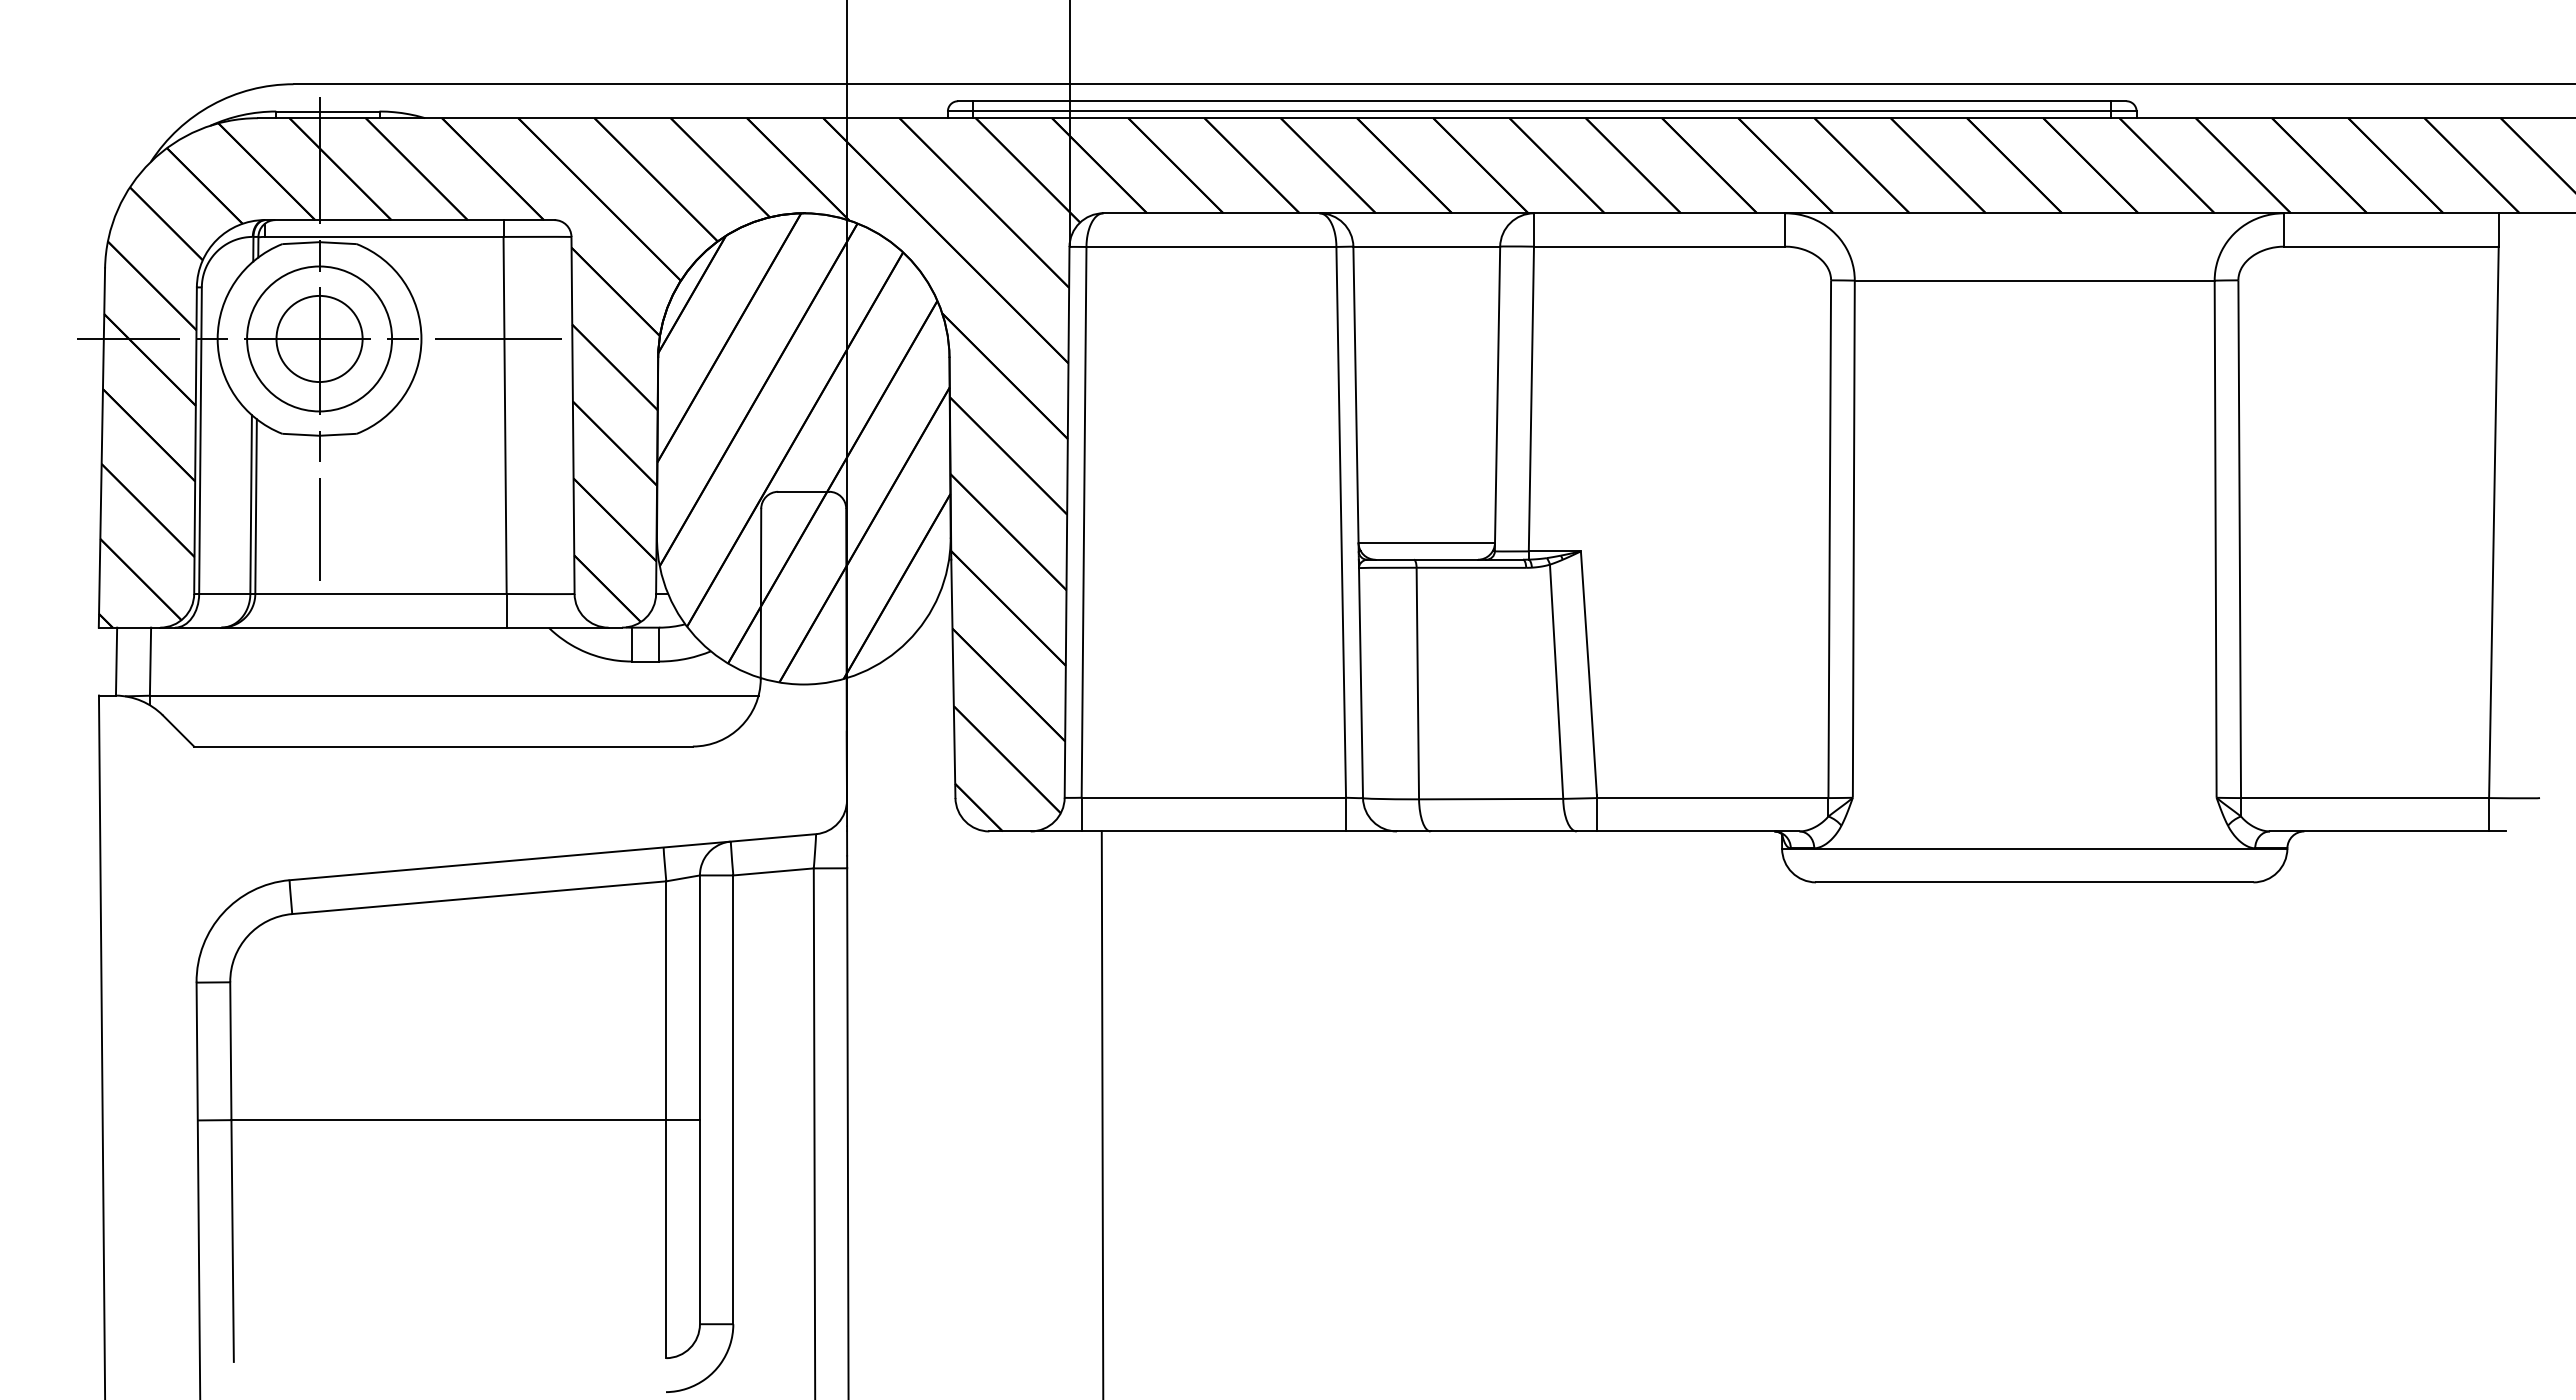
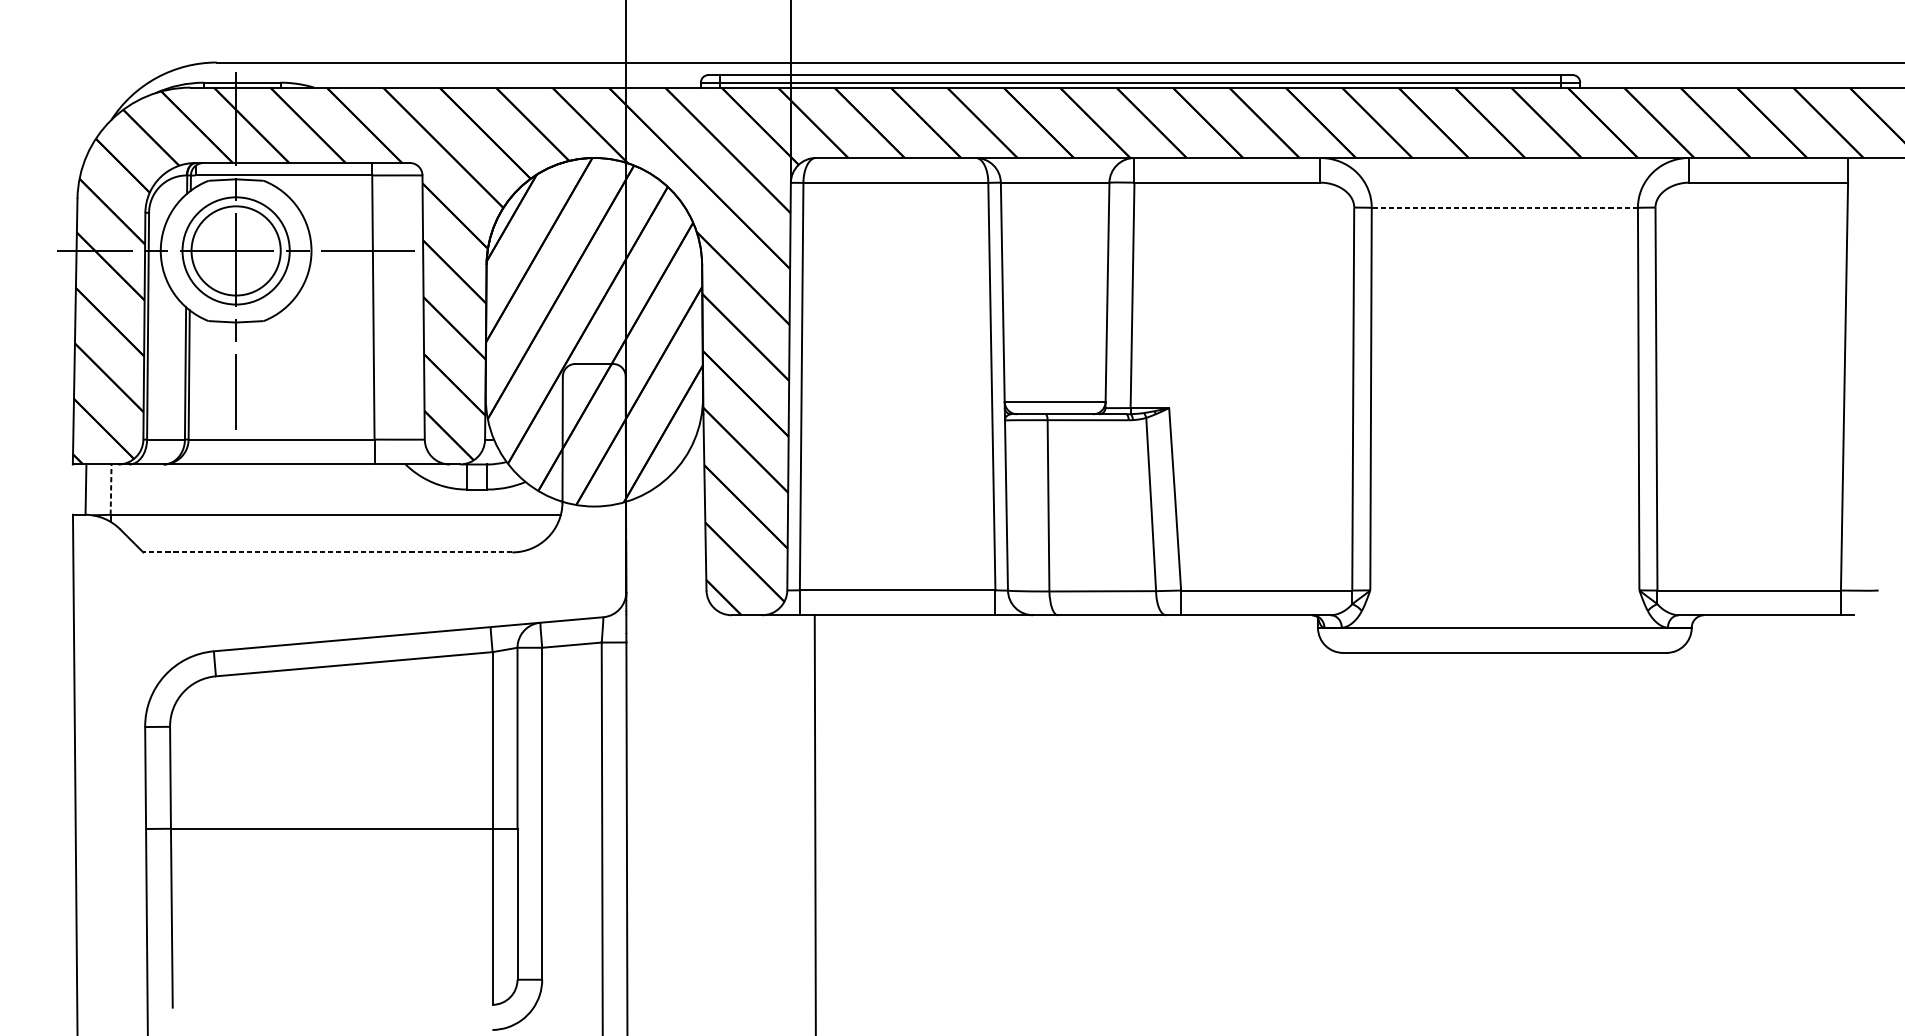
line: (2034, 280) -> (1504, 207), solid -> dashed
circle: (319, 338) -> (236, 250), size x1.4
line: (150, 661) -> (111, 489), solid -> dashed
line: (442, 746) -> (327, 552), solid -> dashed

